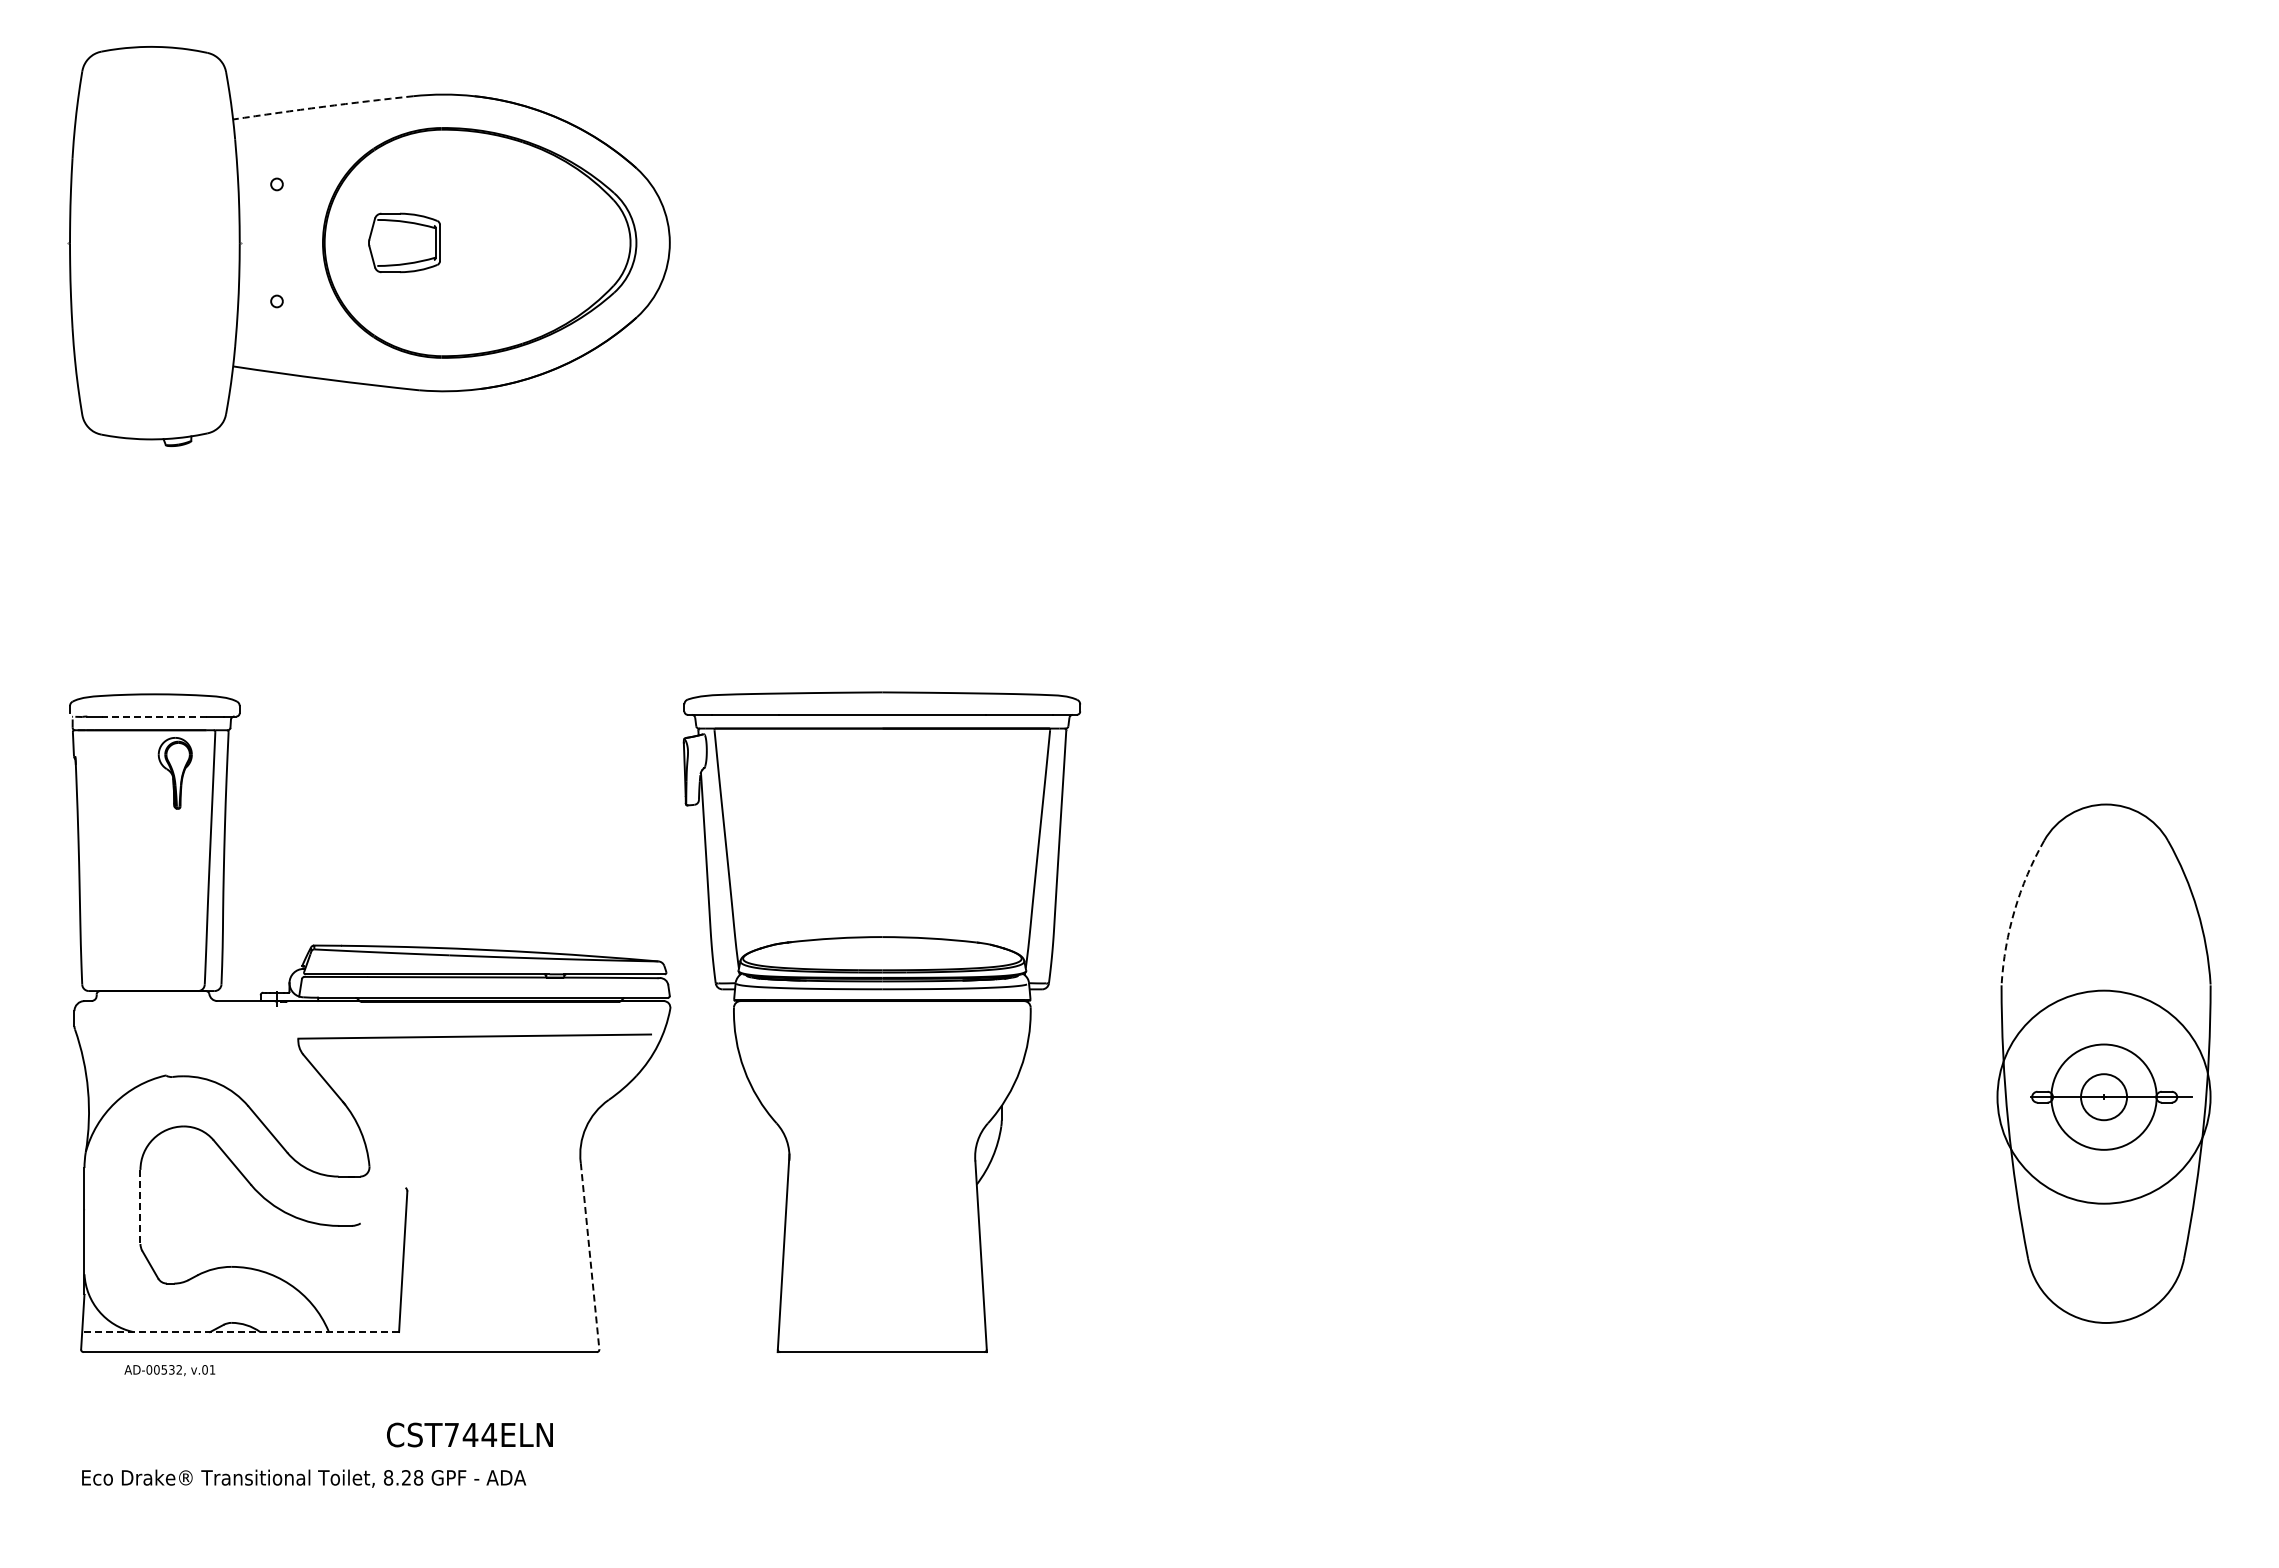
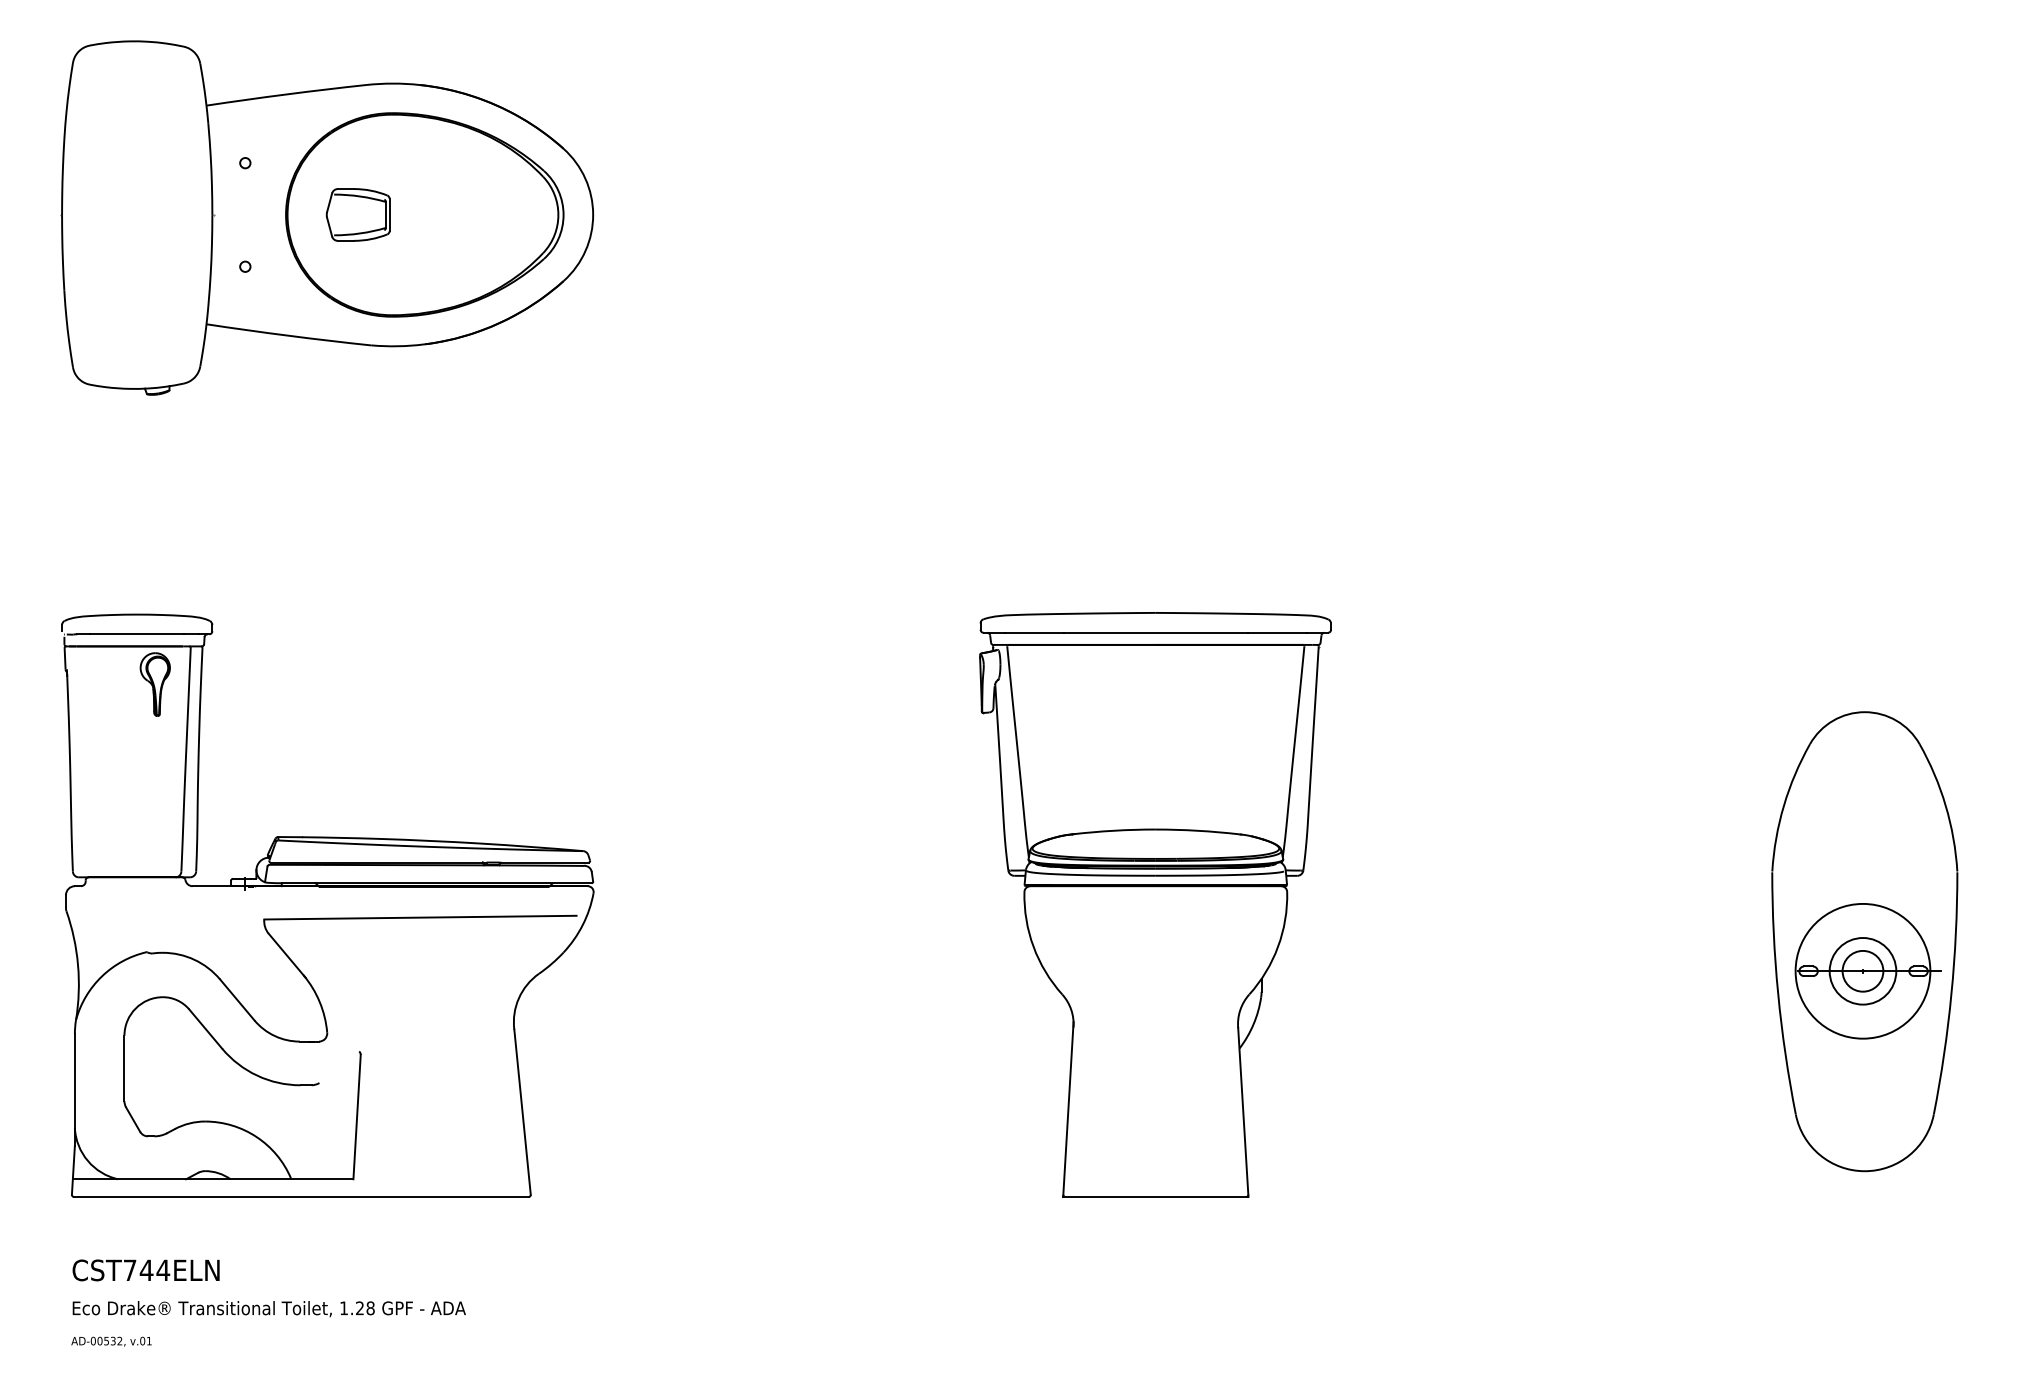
arc: (323, 106) -> (286, 94), dashed -> solid
line: (154, 716) -> (136, 634), dashed -> solid
arc: (2014, 910) -> (1783, 806), dashed -> solid
part: (881, 1021) -> (1155, 904), moved
circle: (2103, 1096) -> (1862, 970), size x0.71
circle: (2103, 1097) -> (1862, 971), size x0.71
line: (140, 1207) -> (124, 1068), dashed -> solid
line: (590, 1256) -> (522, 1112), dashed -> solid
line: (240, 1332) -> (213, 1179), dashed -> solid
text: (169, 1370) -> (111, 1341), moved
text: (469, 1434) -> (145, 1269), moved
text: (388, 1477) -> (344, 1308), 8.28 -> 1.28

